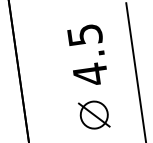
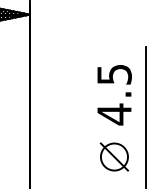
text: (87, 55) -> (114, 95), moved
part: (94, 114) -> (114, 156), moved

